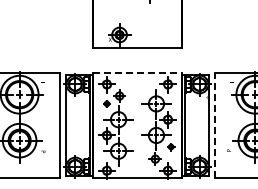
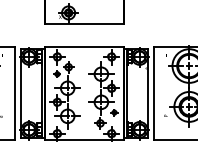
line: (137, 72) -> (84, 46), dashed -> solid
line: (215, 125) -> (153, 93), dashed -> solid

